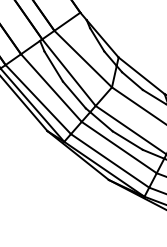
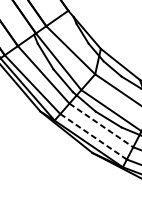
line: (119, 147) -> (101, 125), solid -> dashed
line: (110, 161) -> (93, 137), solid -> dashed

